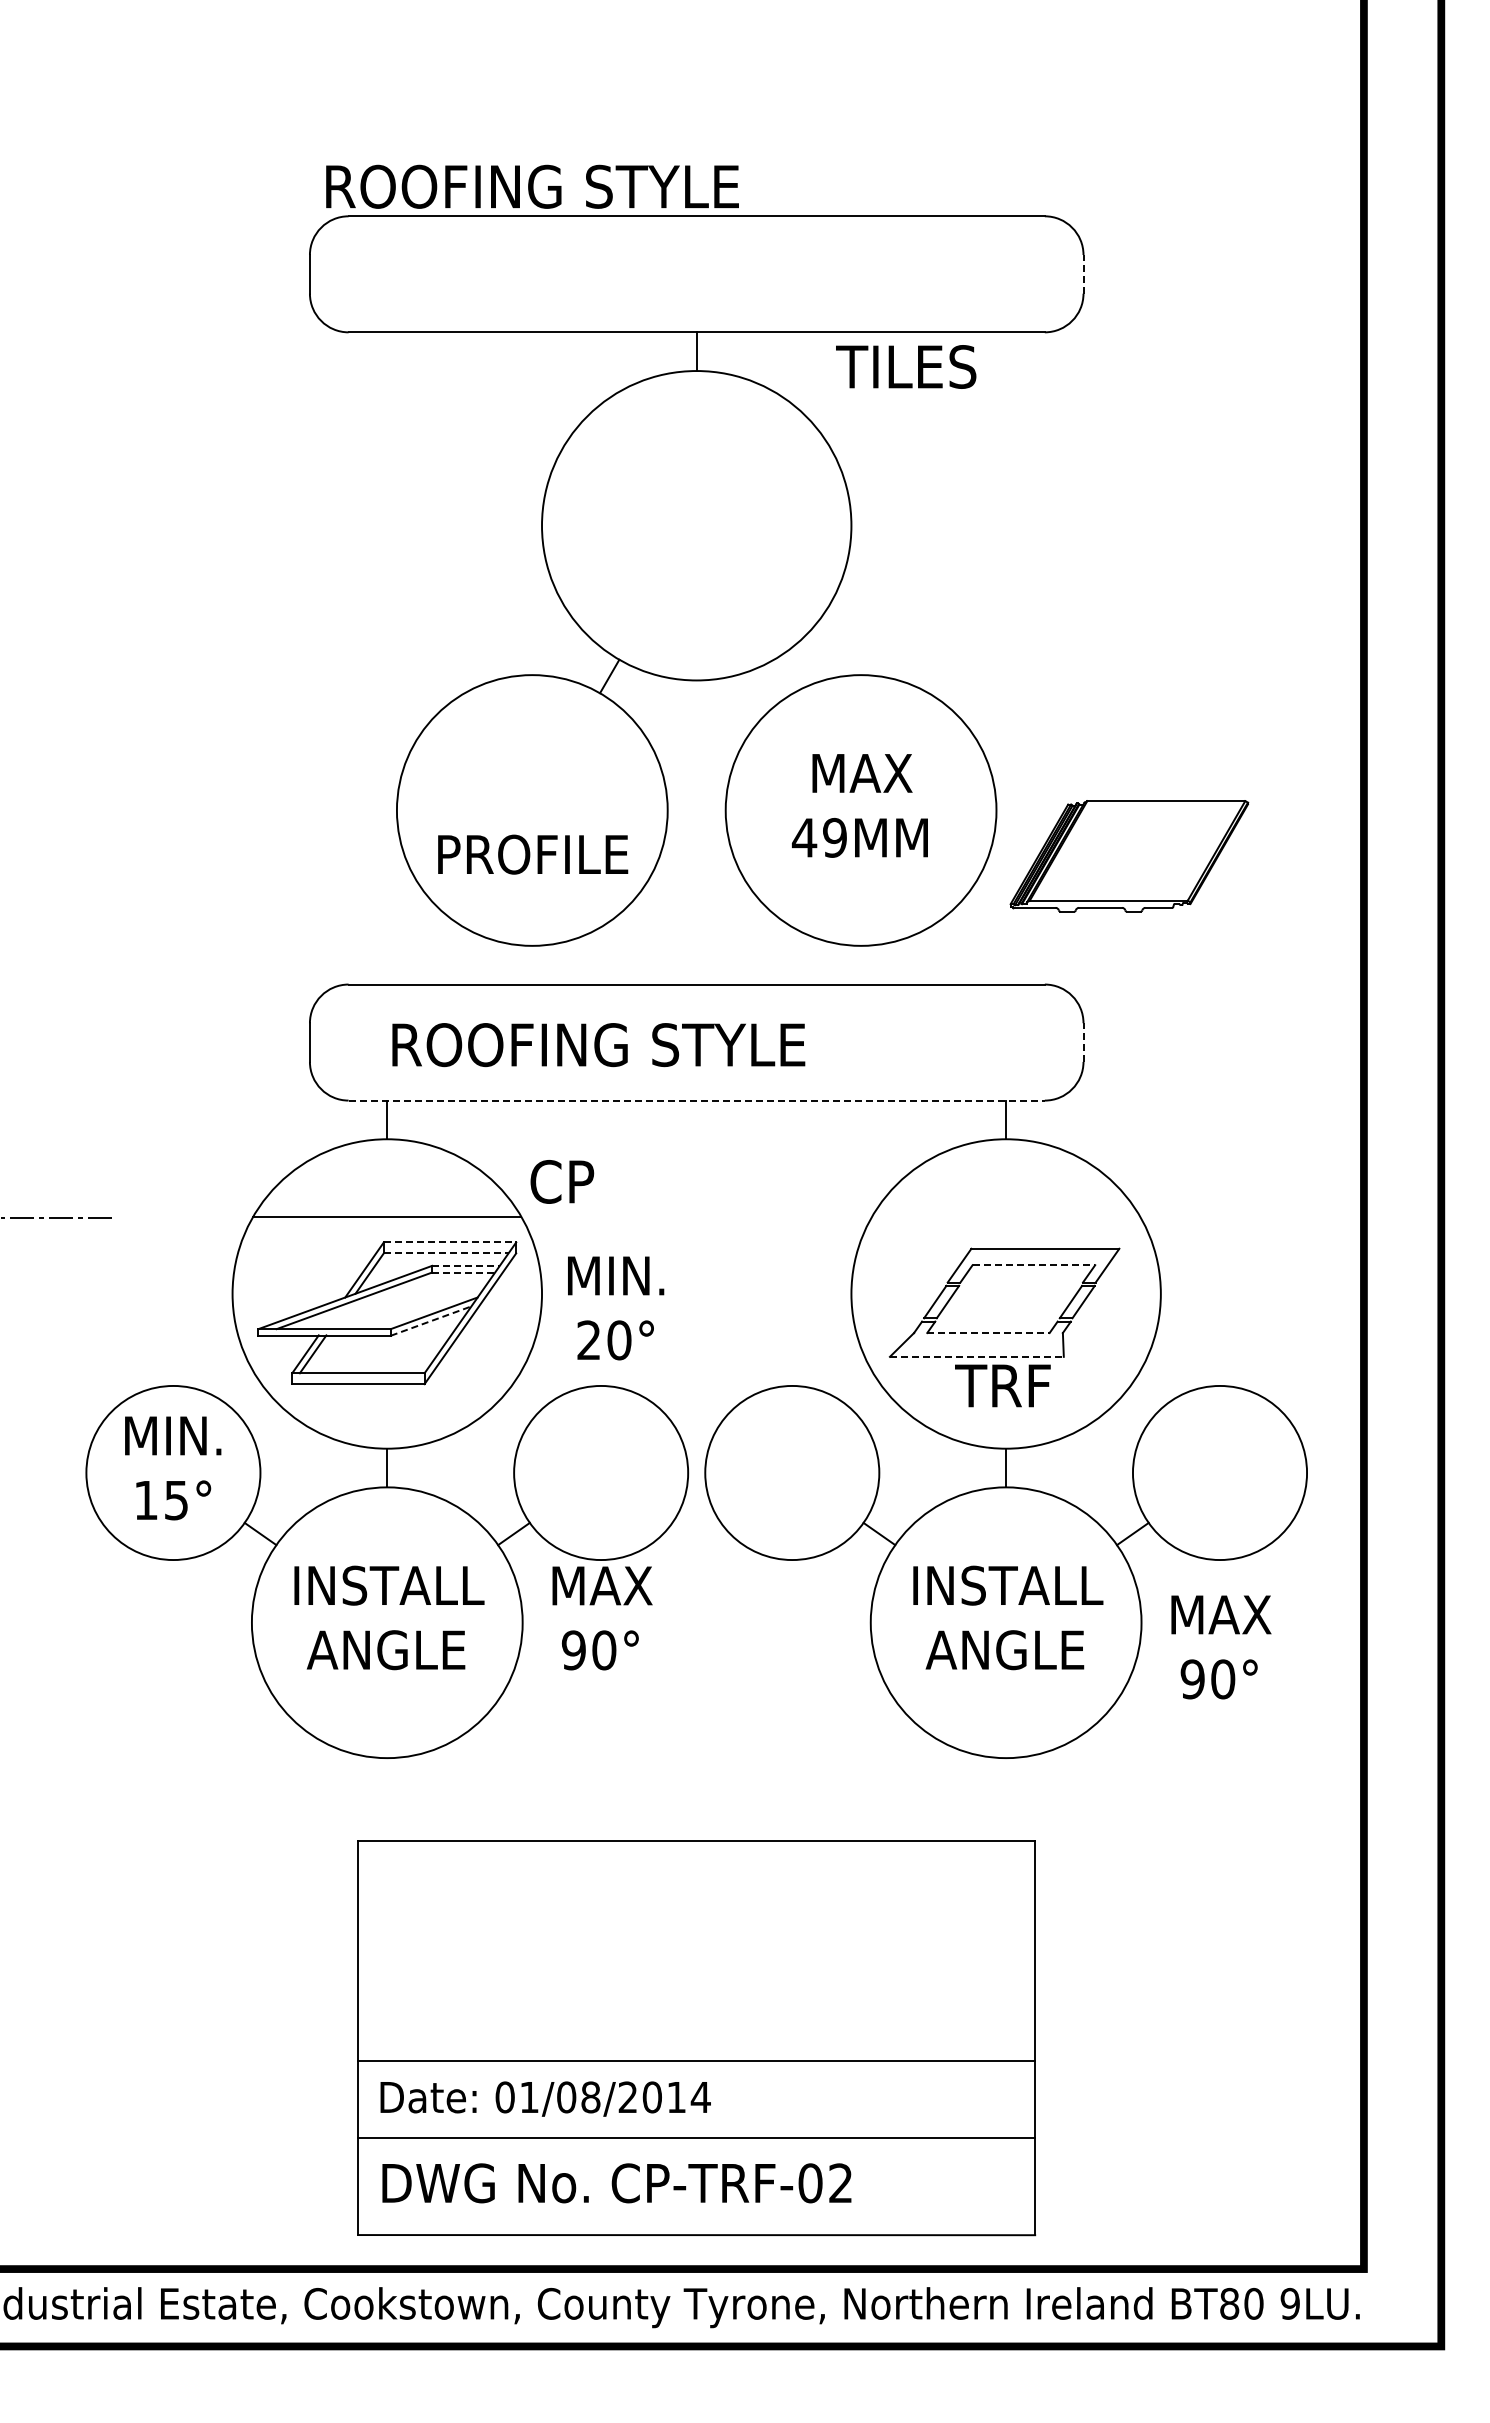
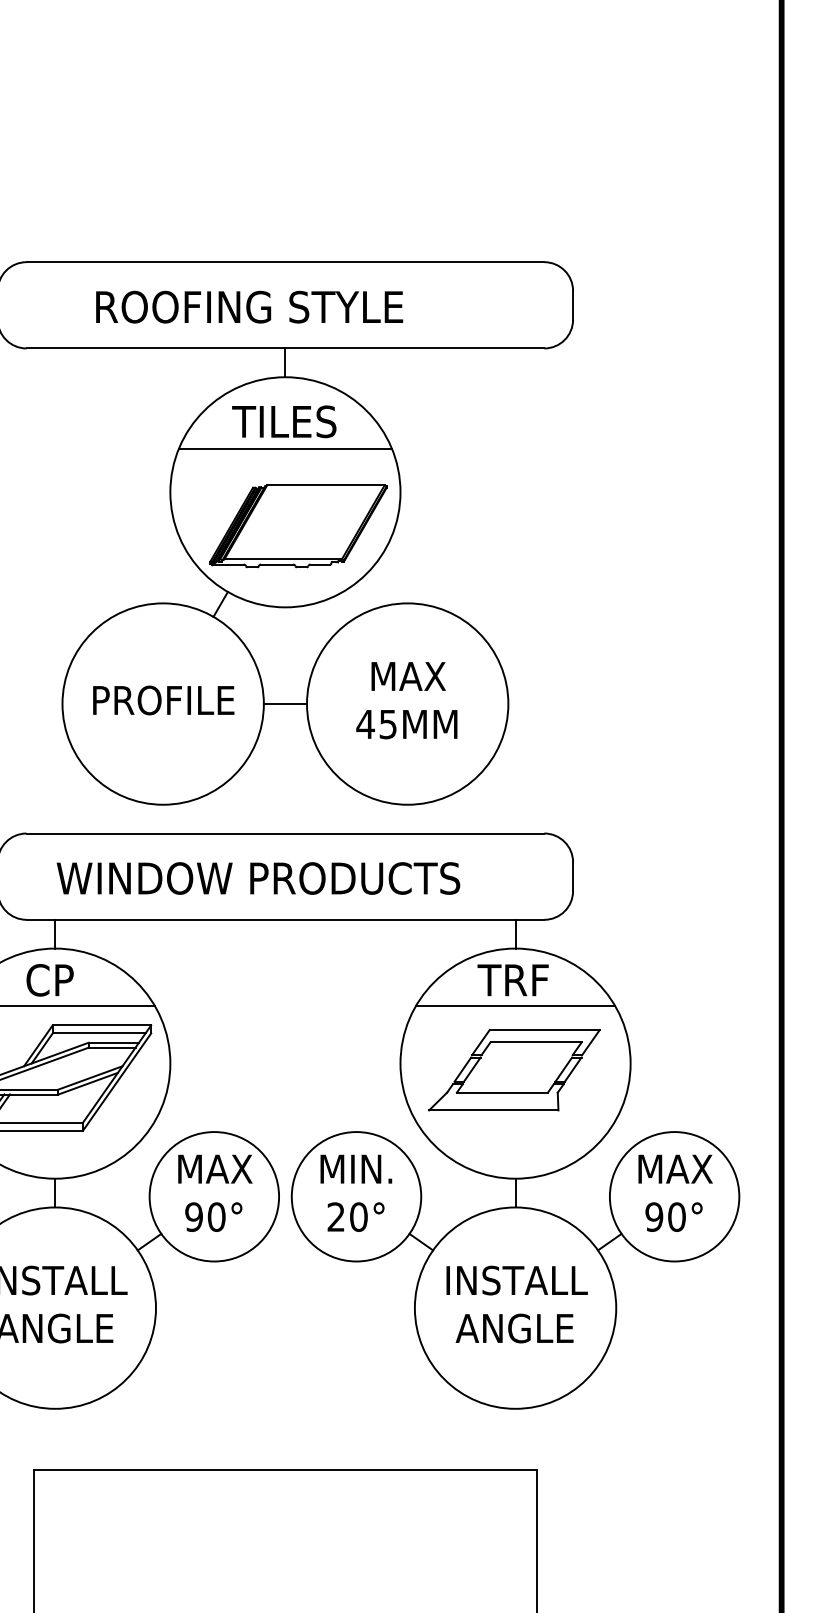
text: (532, 186) -> (249, 306), moved
line: (1083, 273) -> (573, 304), dashed -> solid
text: (906, 366) -> (284, 421), moved
line: (696, 467) -> (285, 448), added
line: (696, 810) -> (285, 704), added
text: (834, 837) -> (387, 724), 49MM -> 45MM
text: (533, 854) -> (164, 700), moved
part: (1129, 856) -> (298, 526), moved
line: (1083, 1042) -> (573, 876), dashed -> solid
text: (660, 1045) -> (258, 878), ROOFING STYLE -> WINDOW PRODUCTS
line: (697, 1100) -> (286, 919), dashed -> solid
text: (562, 1181) -> (50, 979), moved
line: (1006, 1216) -> (515, 1006), added
line: (450, 1242) -> (102, 1025), dashed -> solid
line: (446, 1253) -> (99, 1033), dashed -> solid
line: (466, 1265) -> (114, 1042), dashed -> solid
line: (1034, 1265) -> (536, 1042), dashed -> solid
line: (464, 1272) -> (112, 1047), dashed -> solid
text: (616, 1308) -> (356, 1193), moved
line: (431, 1321) -> (88, 1084), dashed -> solid
line: (988, 1333) -> (502, 1093), dashed -> solid
line: (976, 1356) -> (493, 1110), dashed -> solid
text: (1002, 1385) -> (512, 979), moved
text: (602, 1618) -> (215, 1193), moved
text: (1221, 1647) -> (675, 1193), moved

